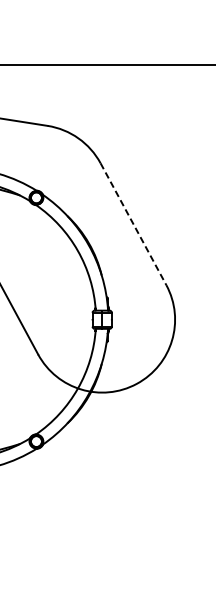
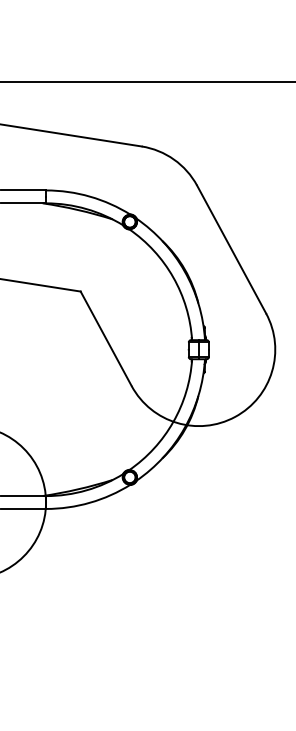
line: (133, 224) -> (231, 249), dashed -> solid

